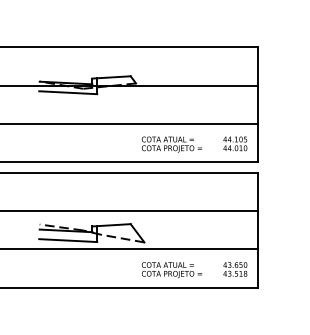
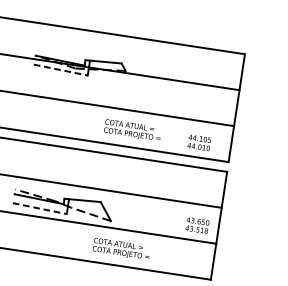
line: (68, 92) -> (61, 69), solid -> dashed
text: (235, 143) -> (199, 142), moved
text: (171, 144) -> (132, 130), moved
line: (68, 240) -> (40, 208), solid -> dashed
text: (235, 269) -> (197, 225), moved
text: (171, 270) -> (121, 249), moved

